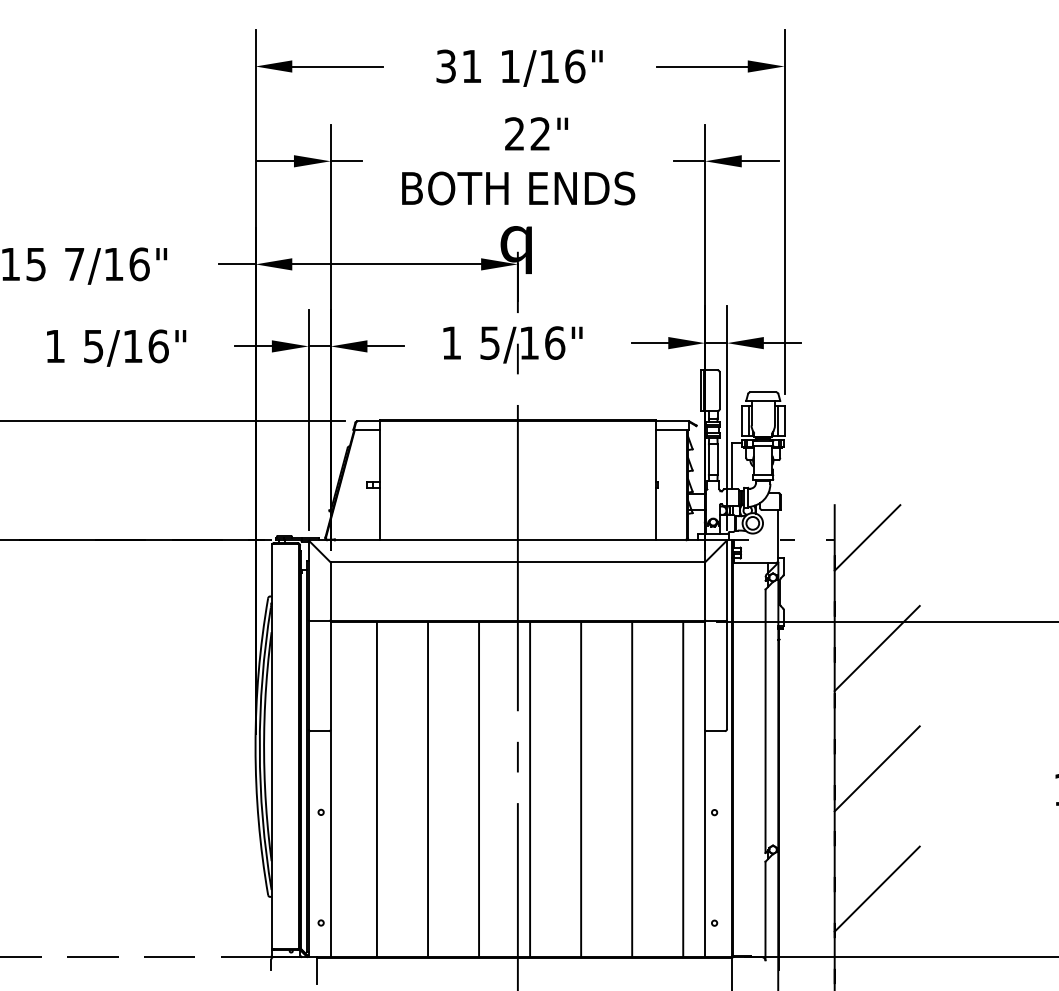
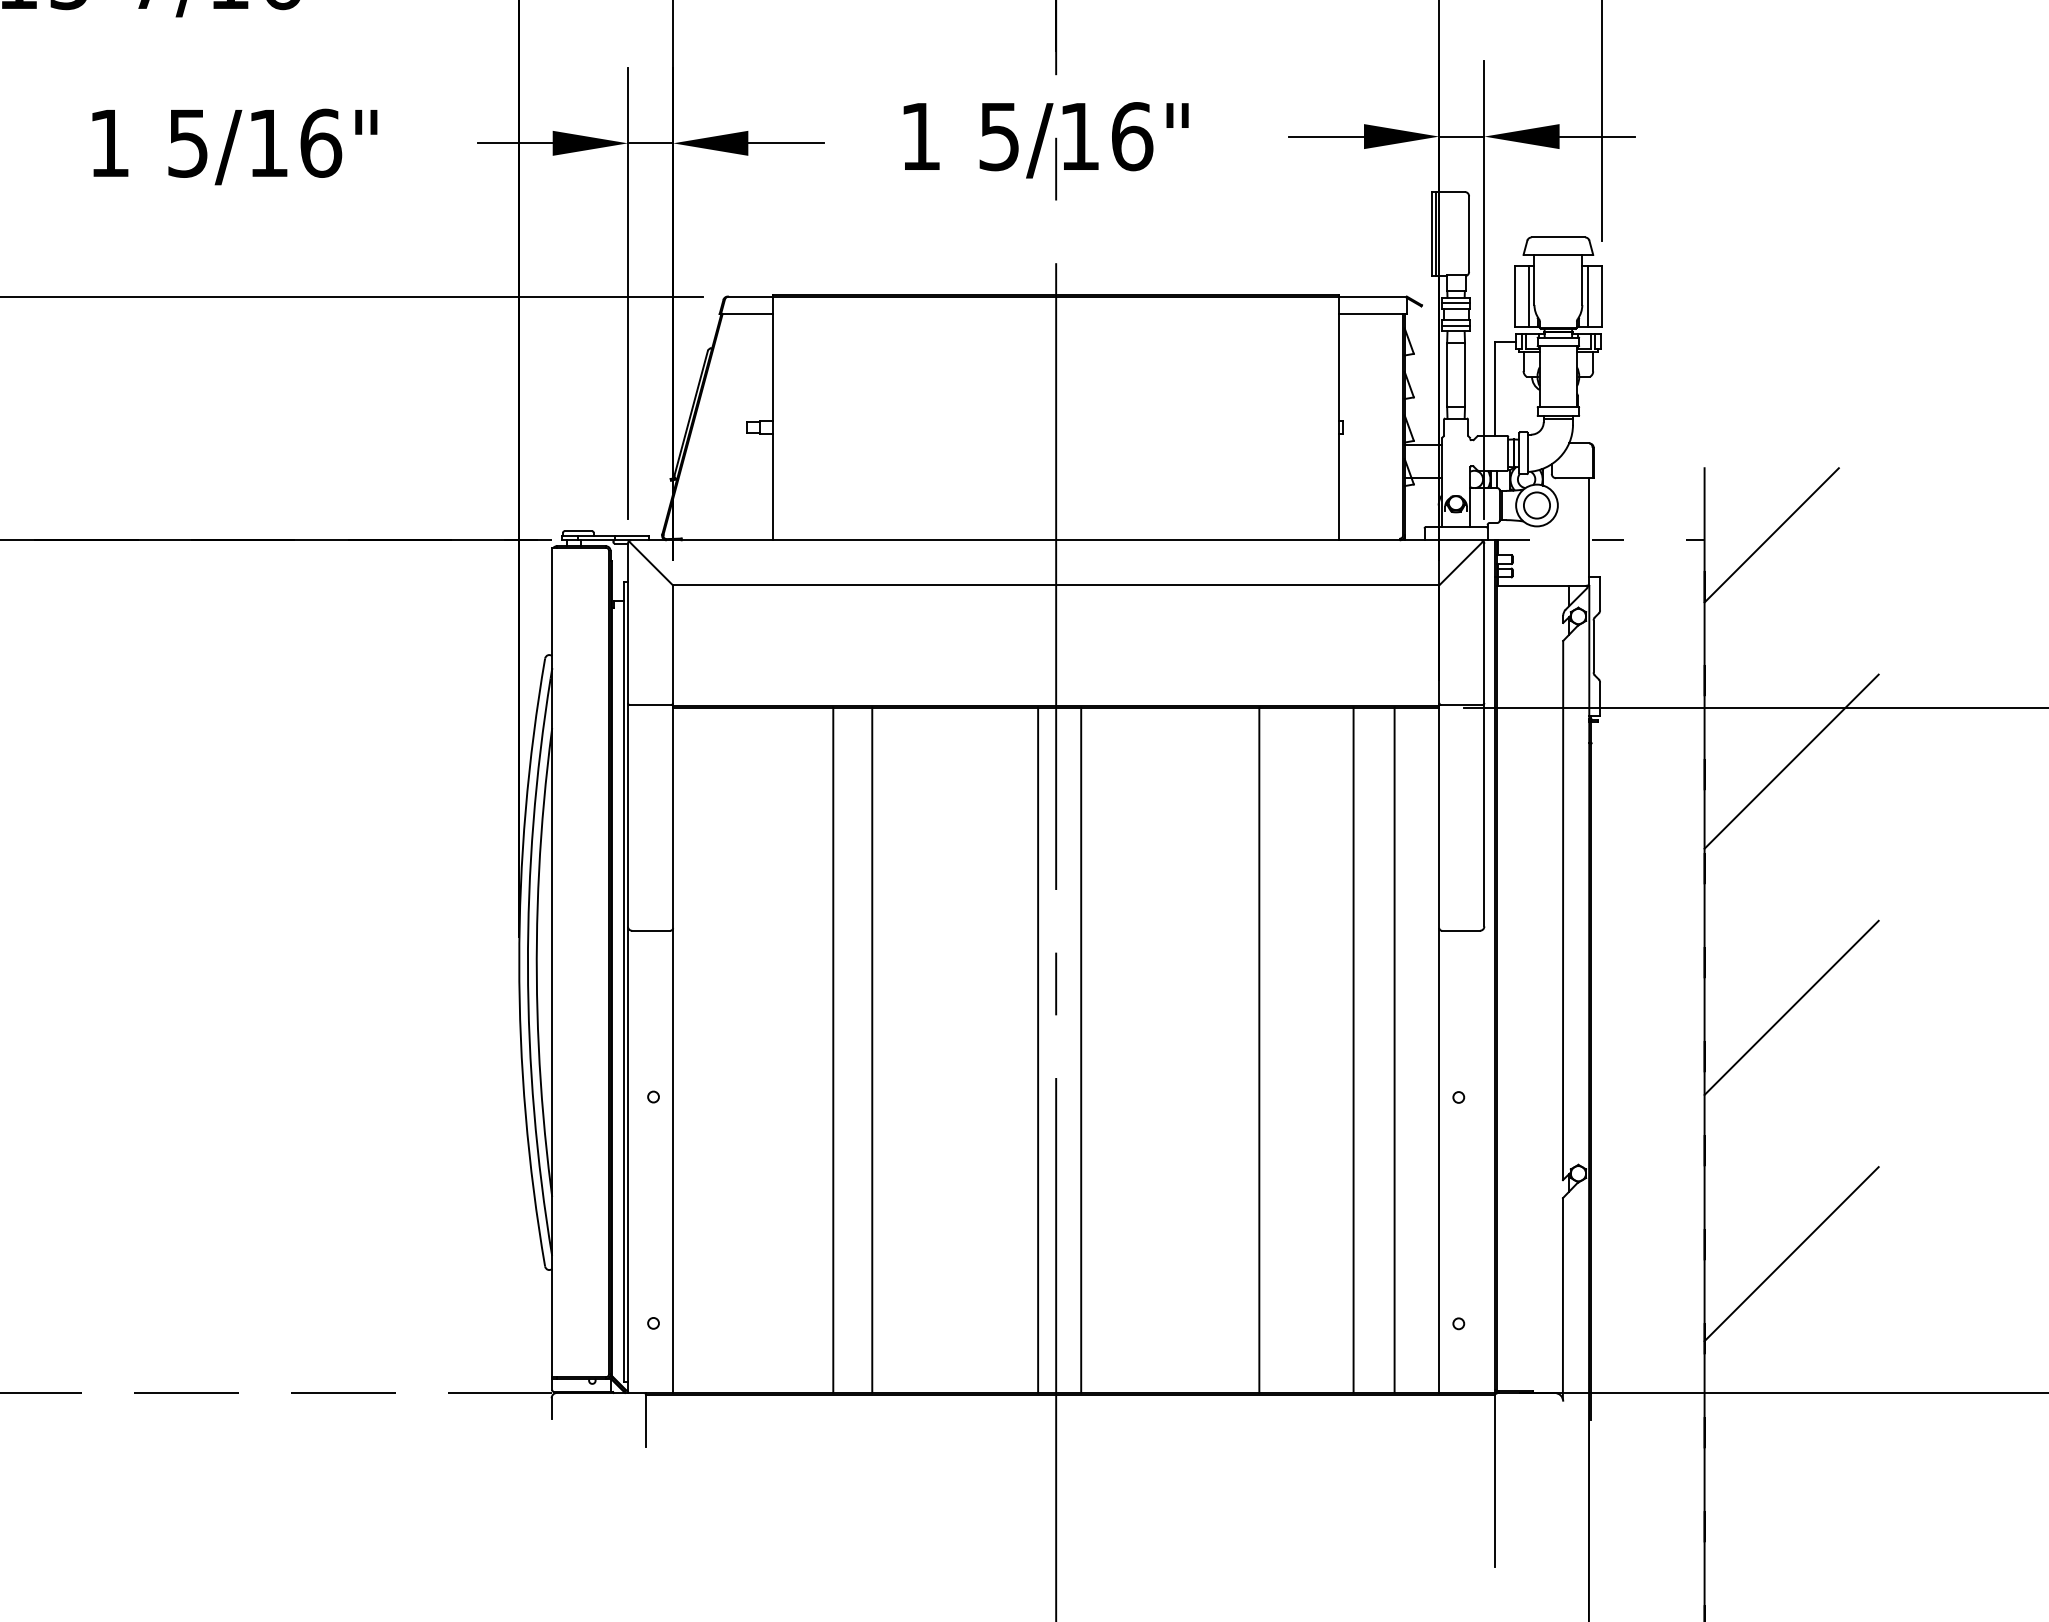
line: (376, 789) -> (832, 1050), moved
line: (479, 789) -> (1039, 1050), moved
line: (581, 789) -> (1260, 1050), moved
line: (632, 789) -> (1354, 1050), moved

